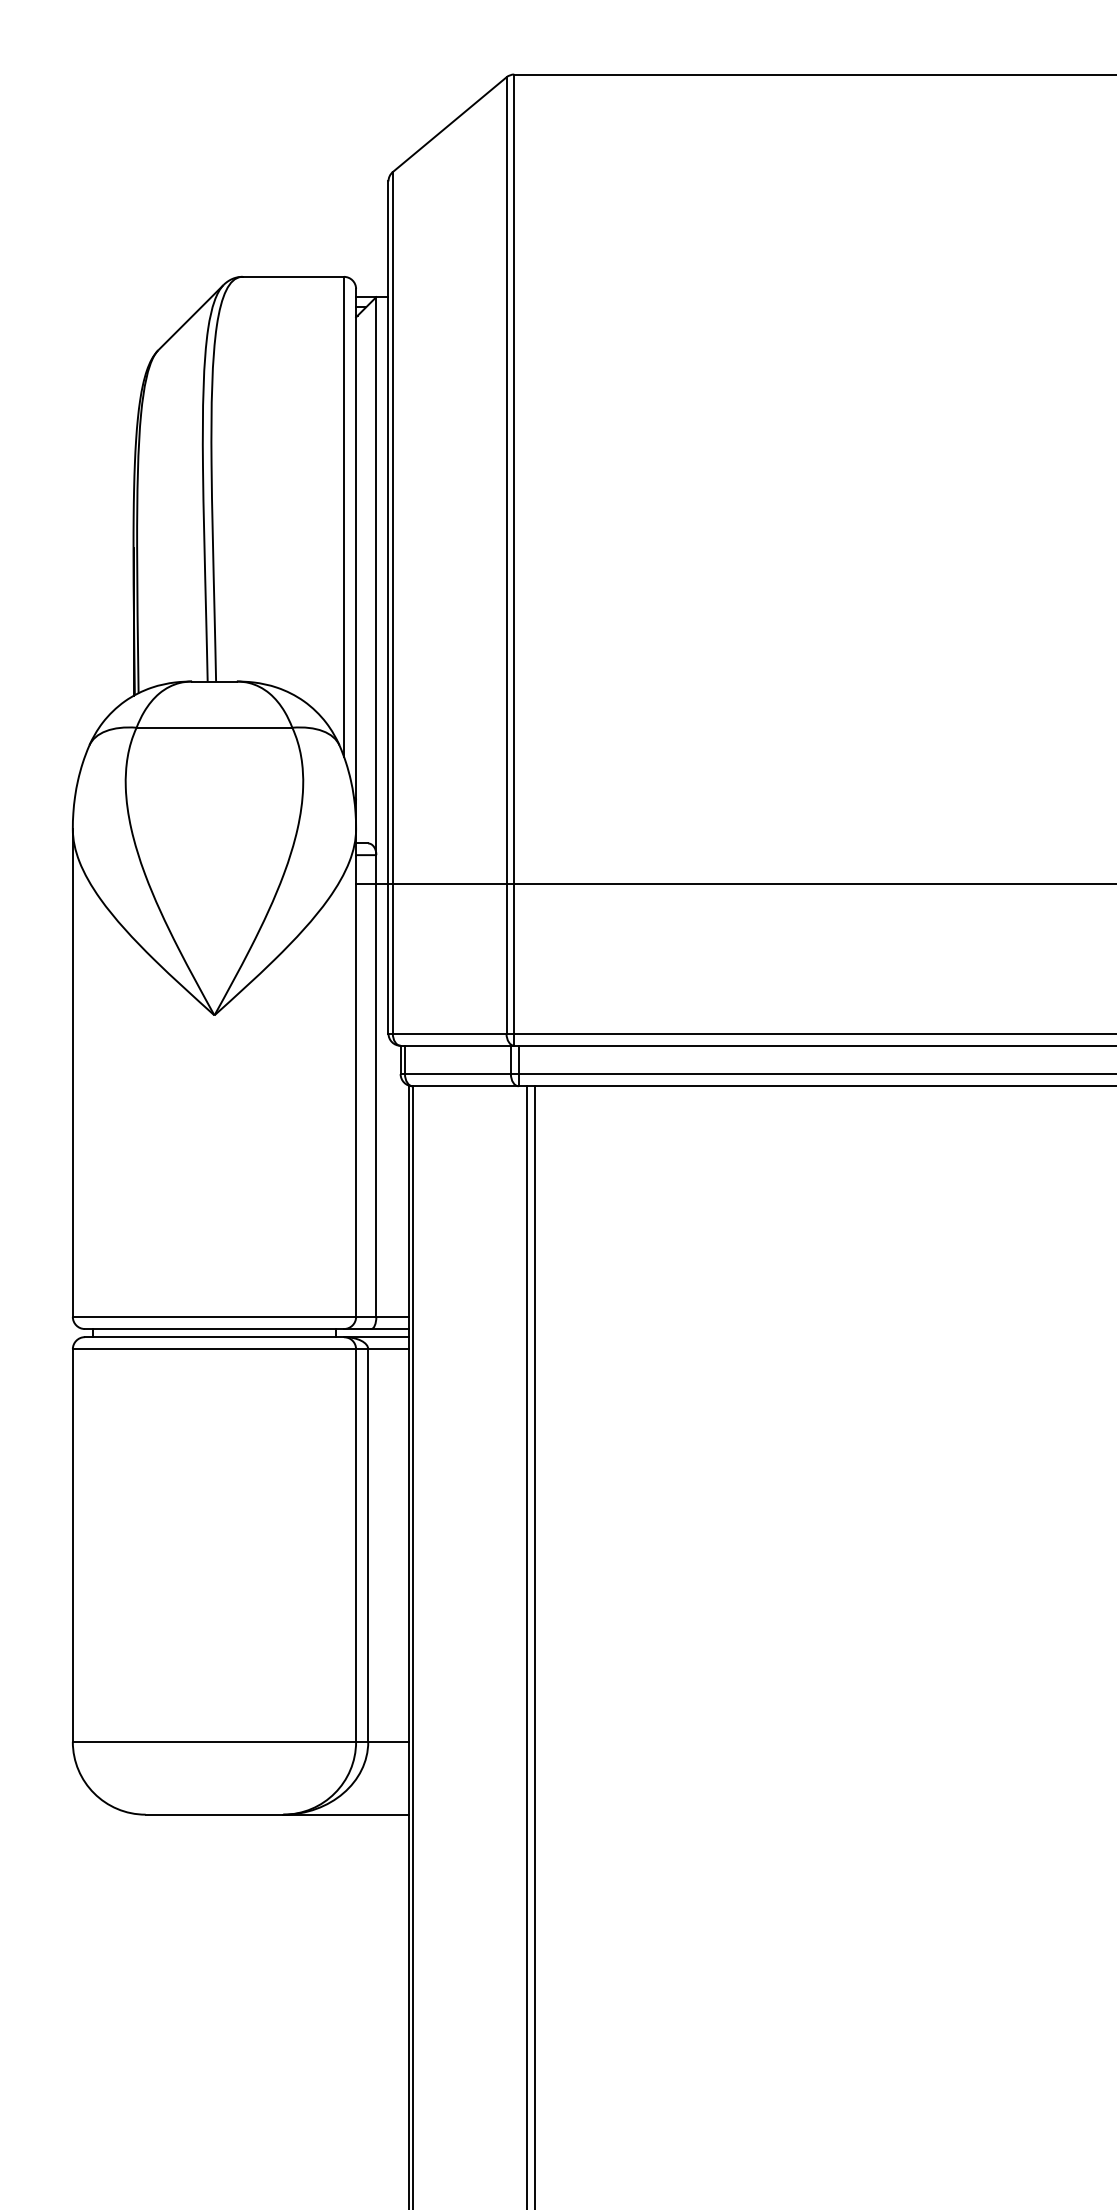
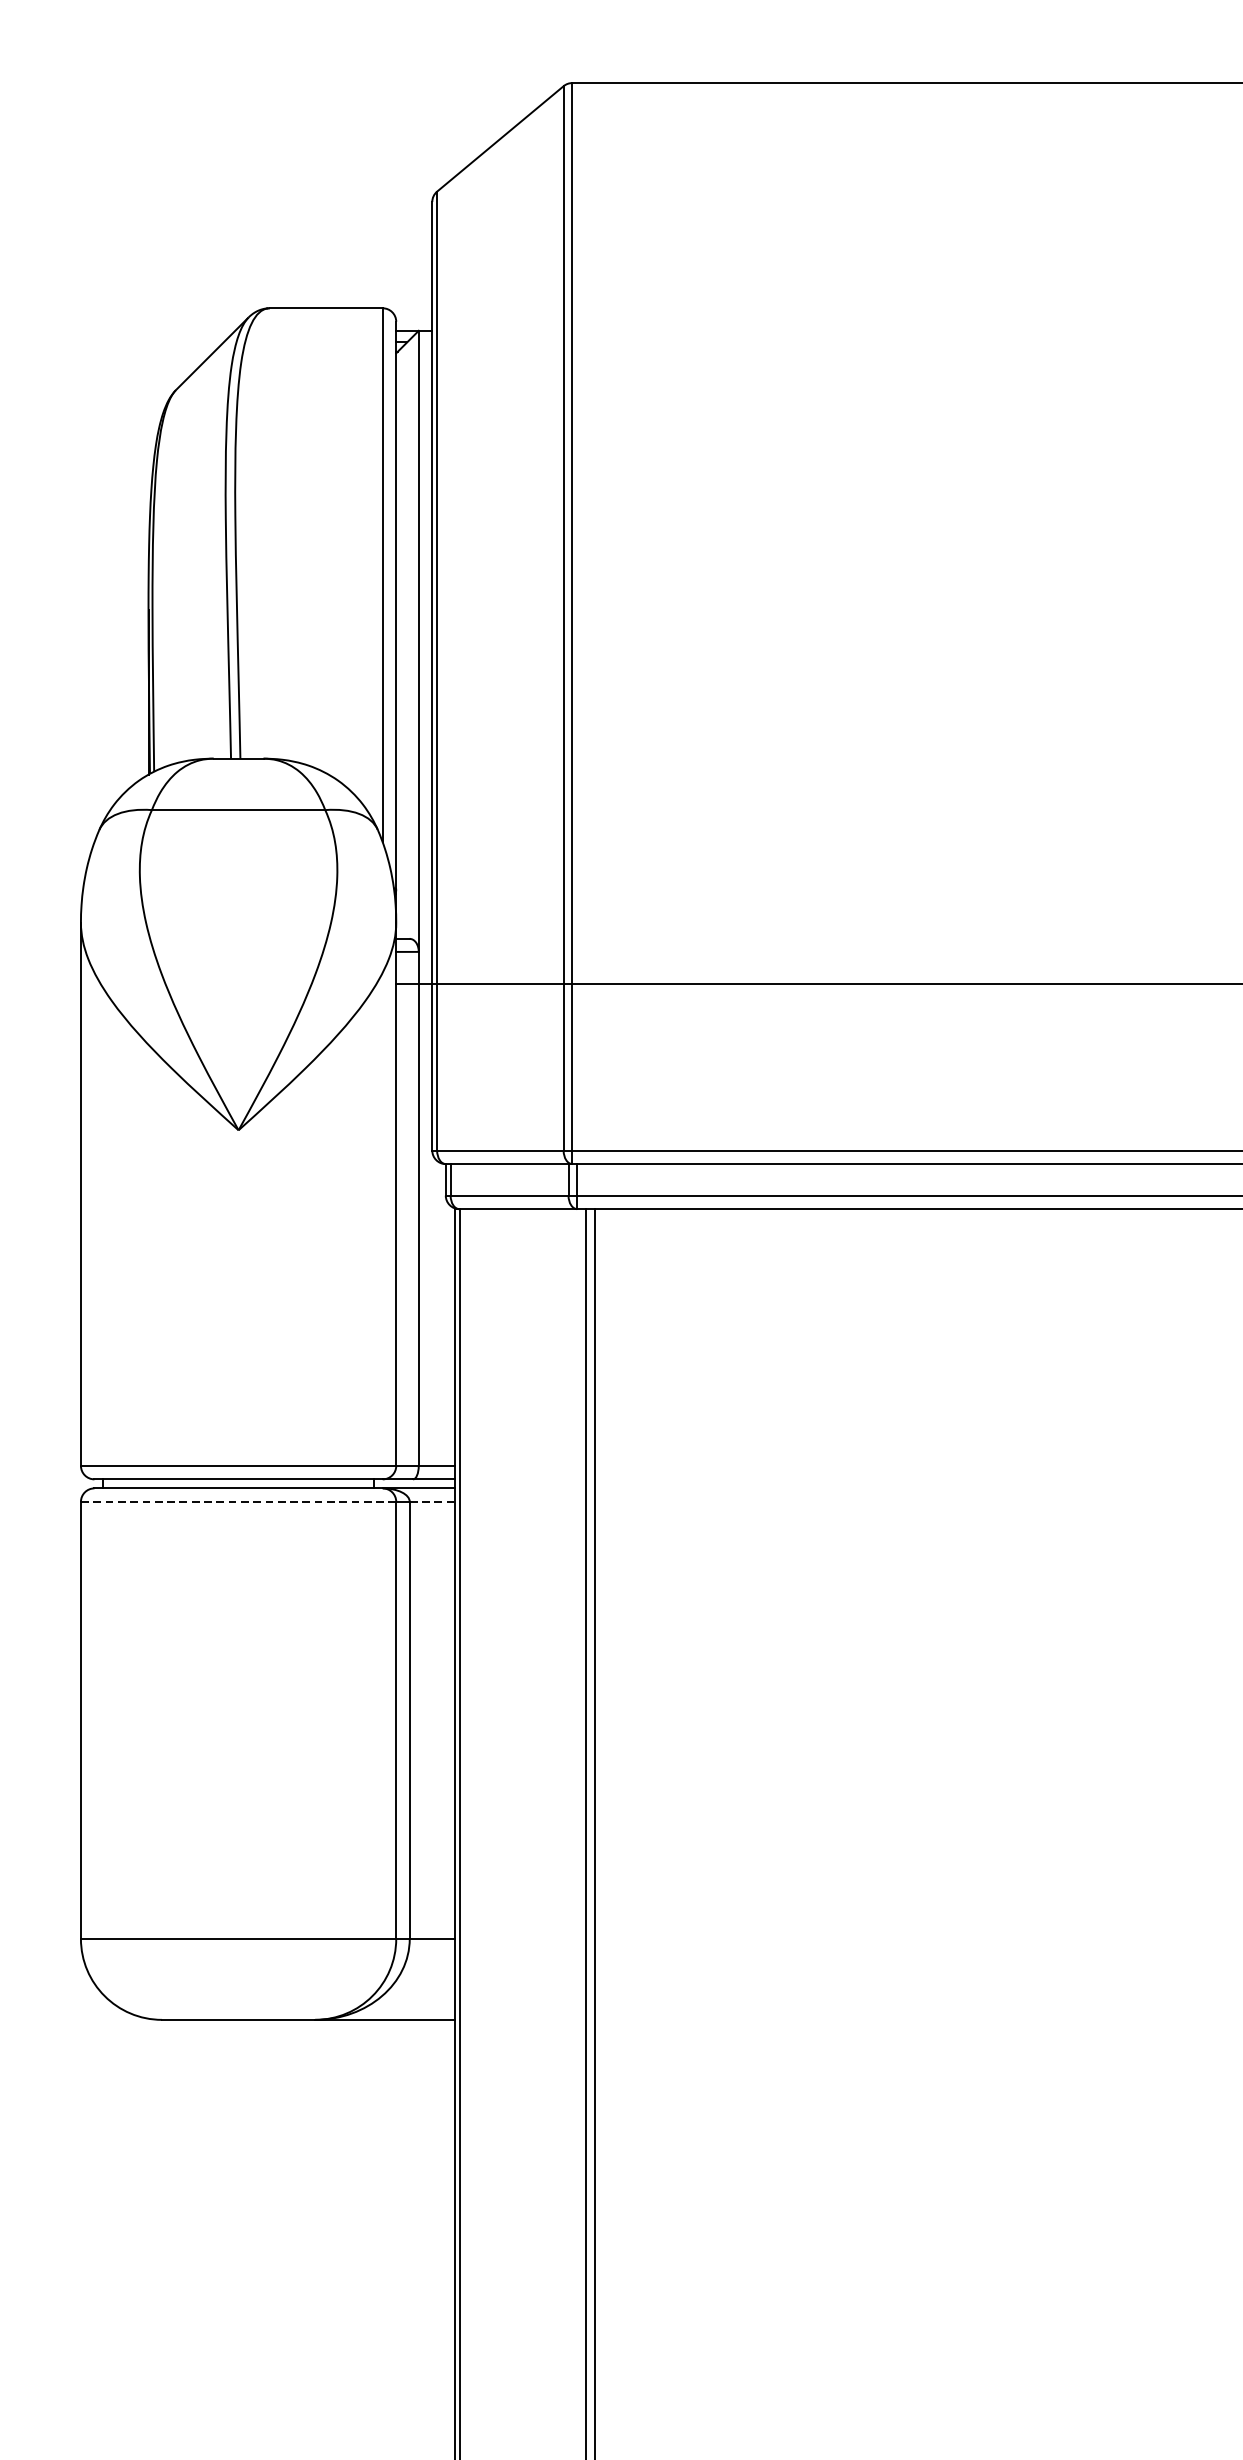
line: (214, 1349) -> (238, 1502), solid -> dashed
line: (388, 1349) -> (432, 1502), solid -> dashed

